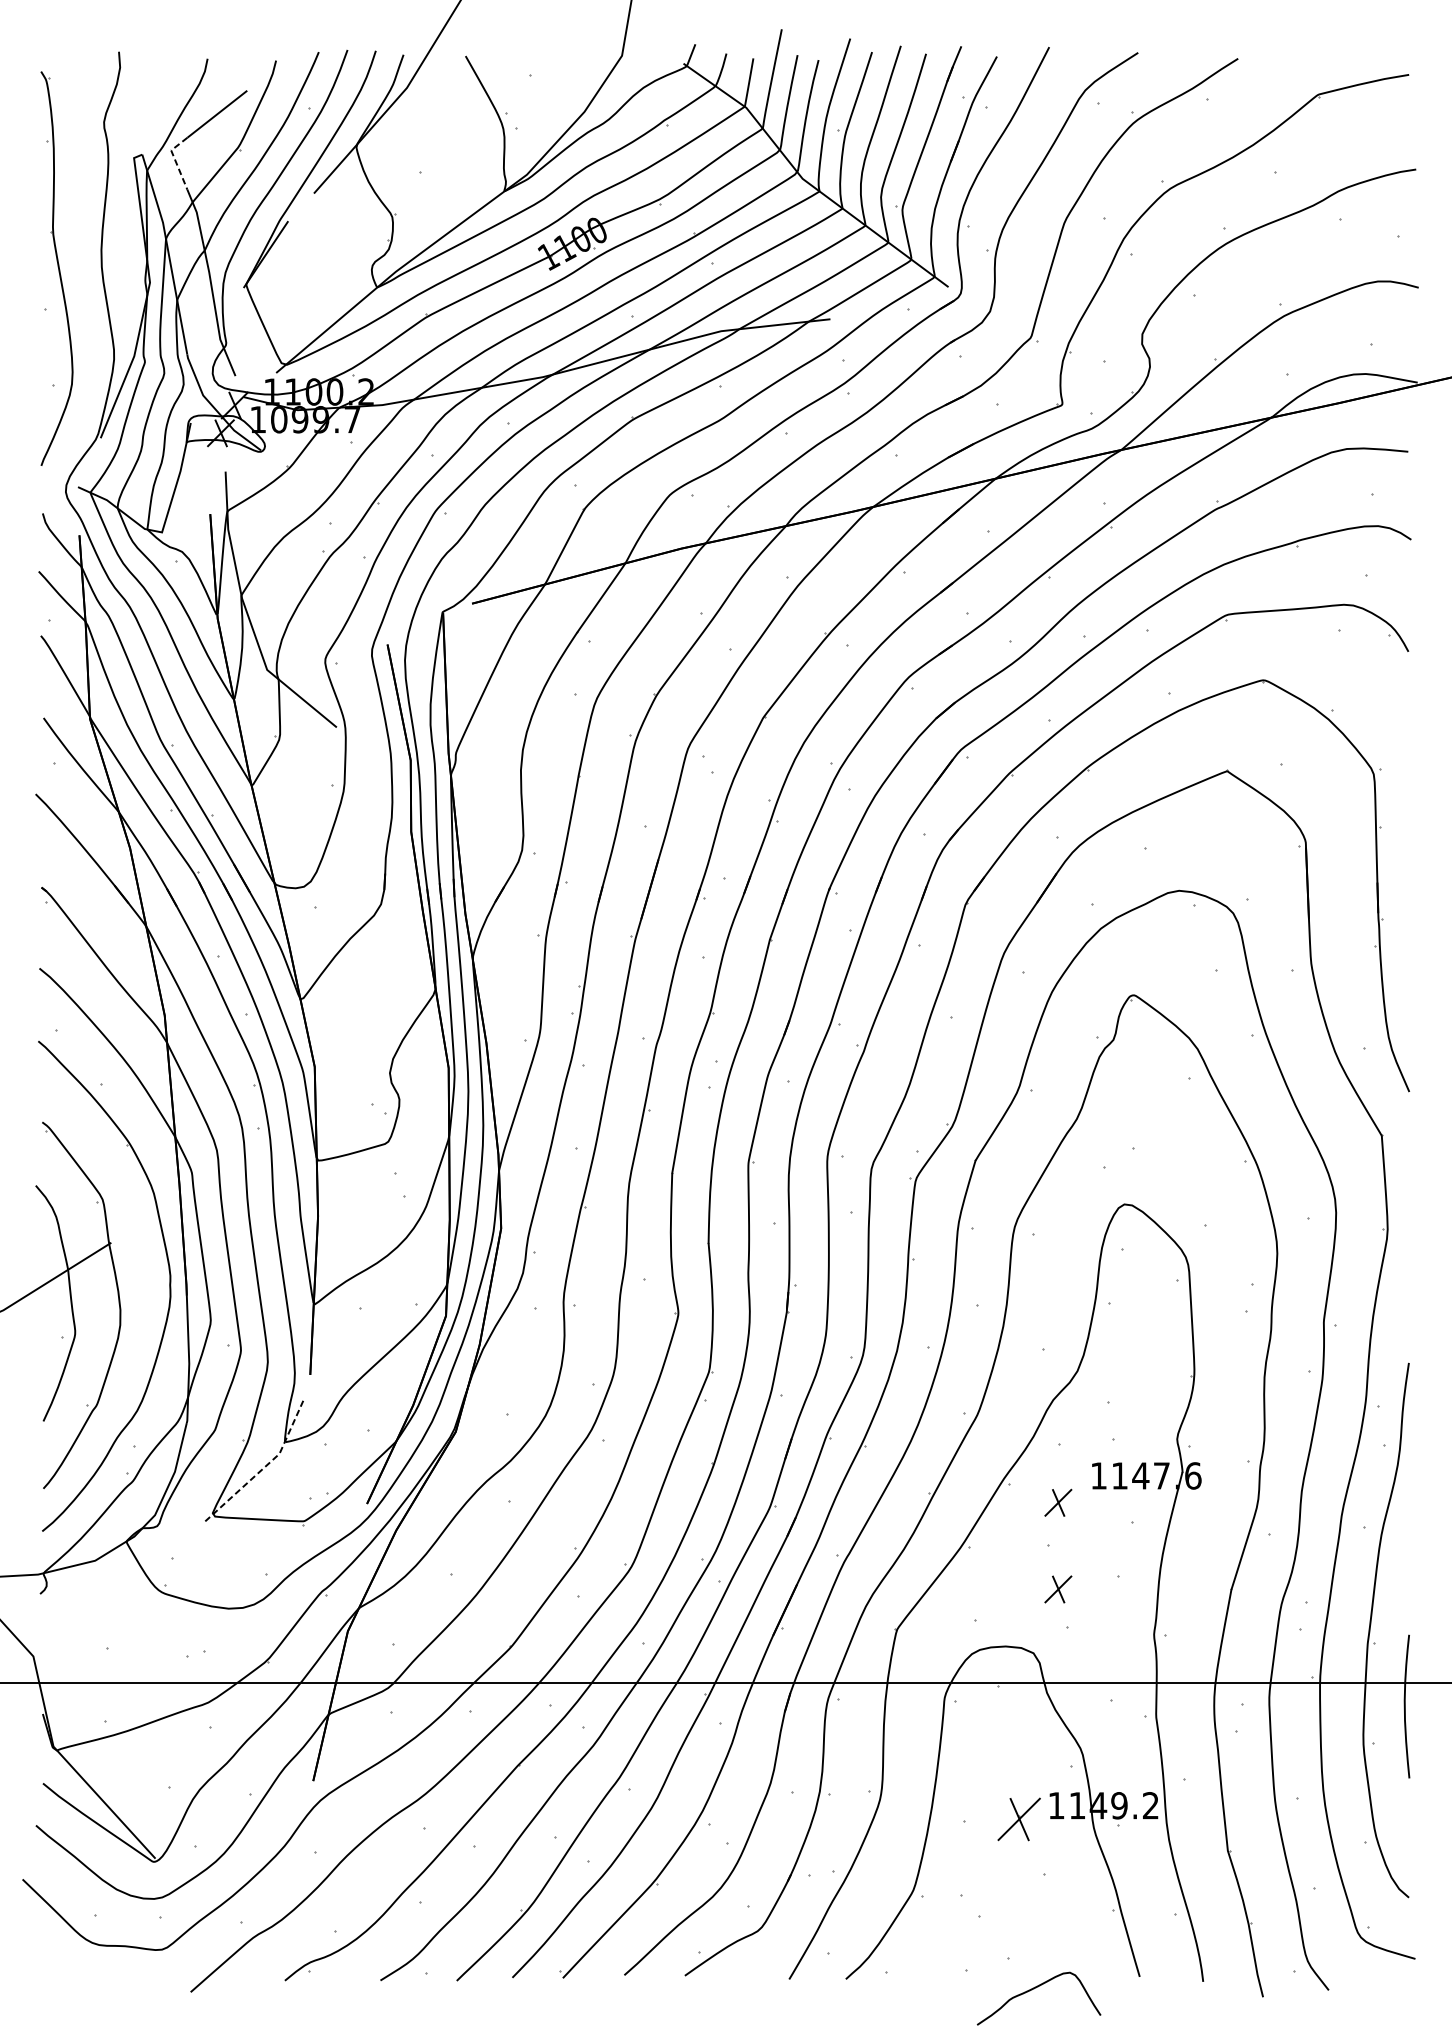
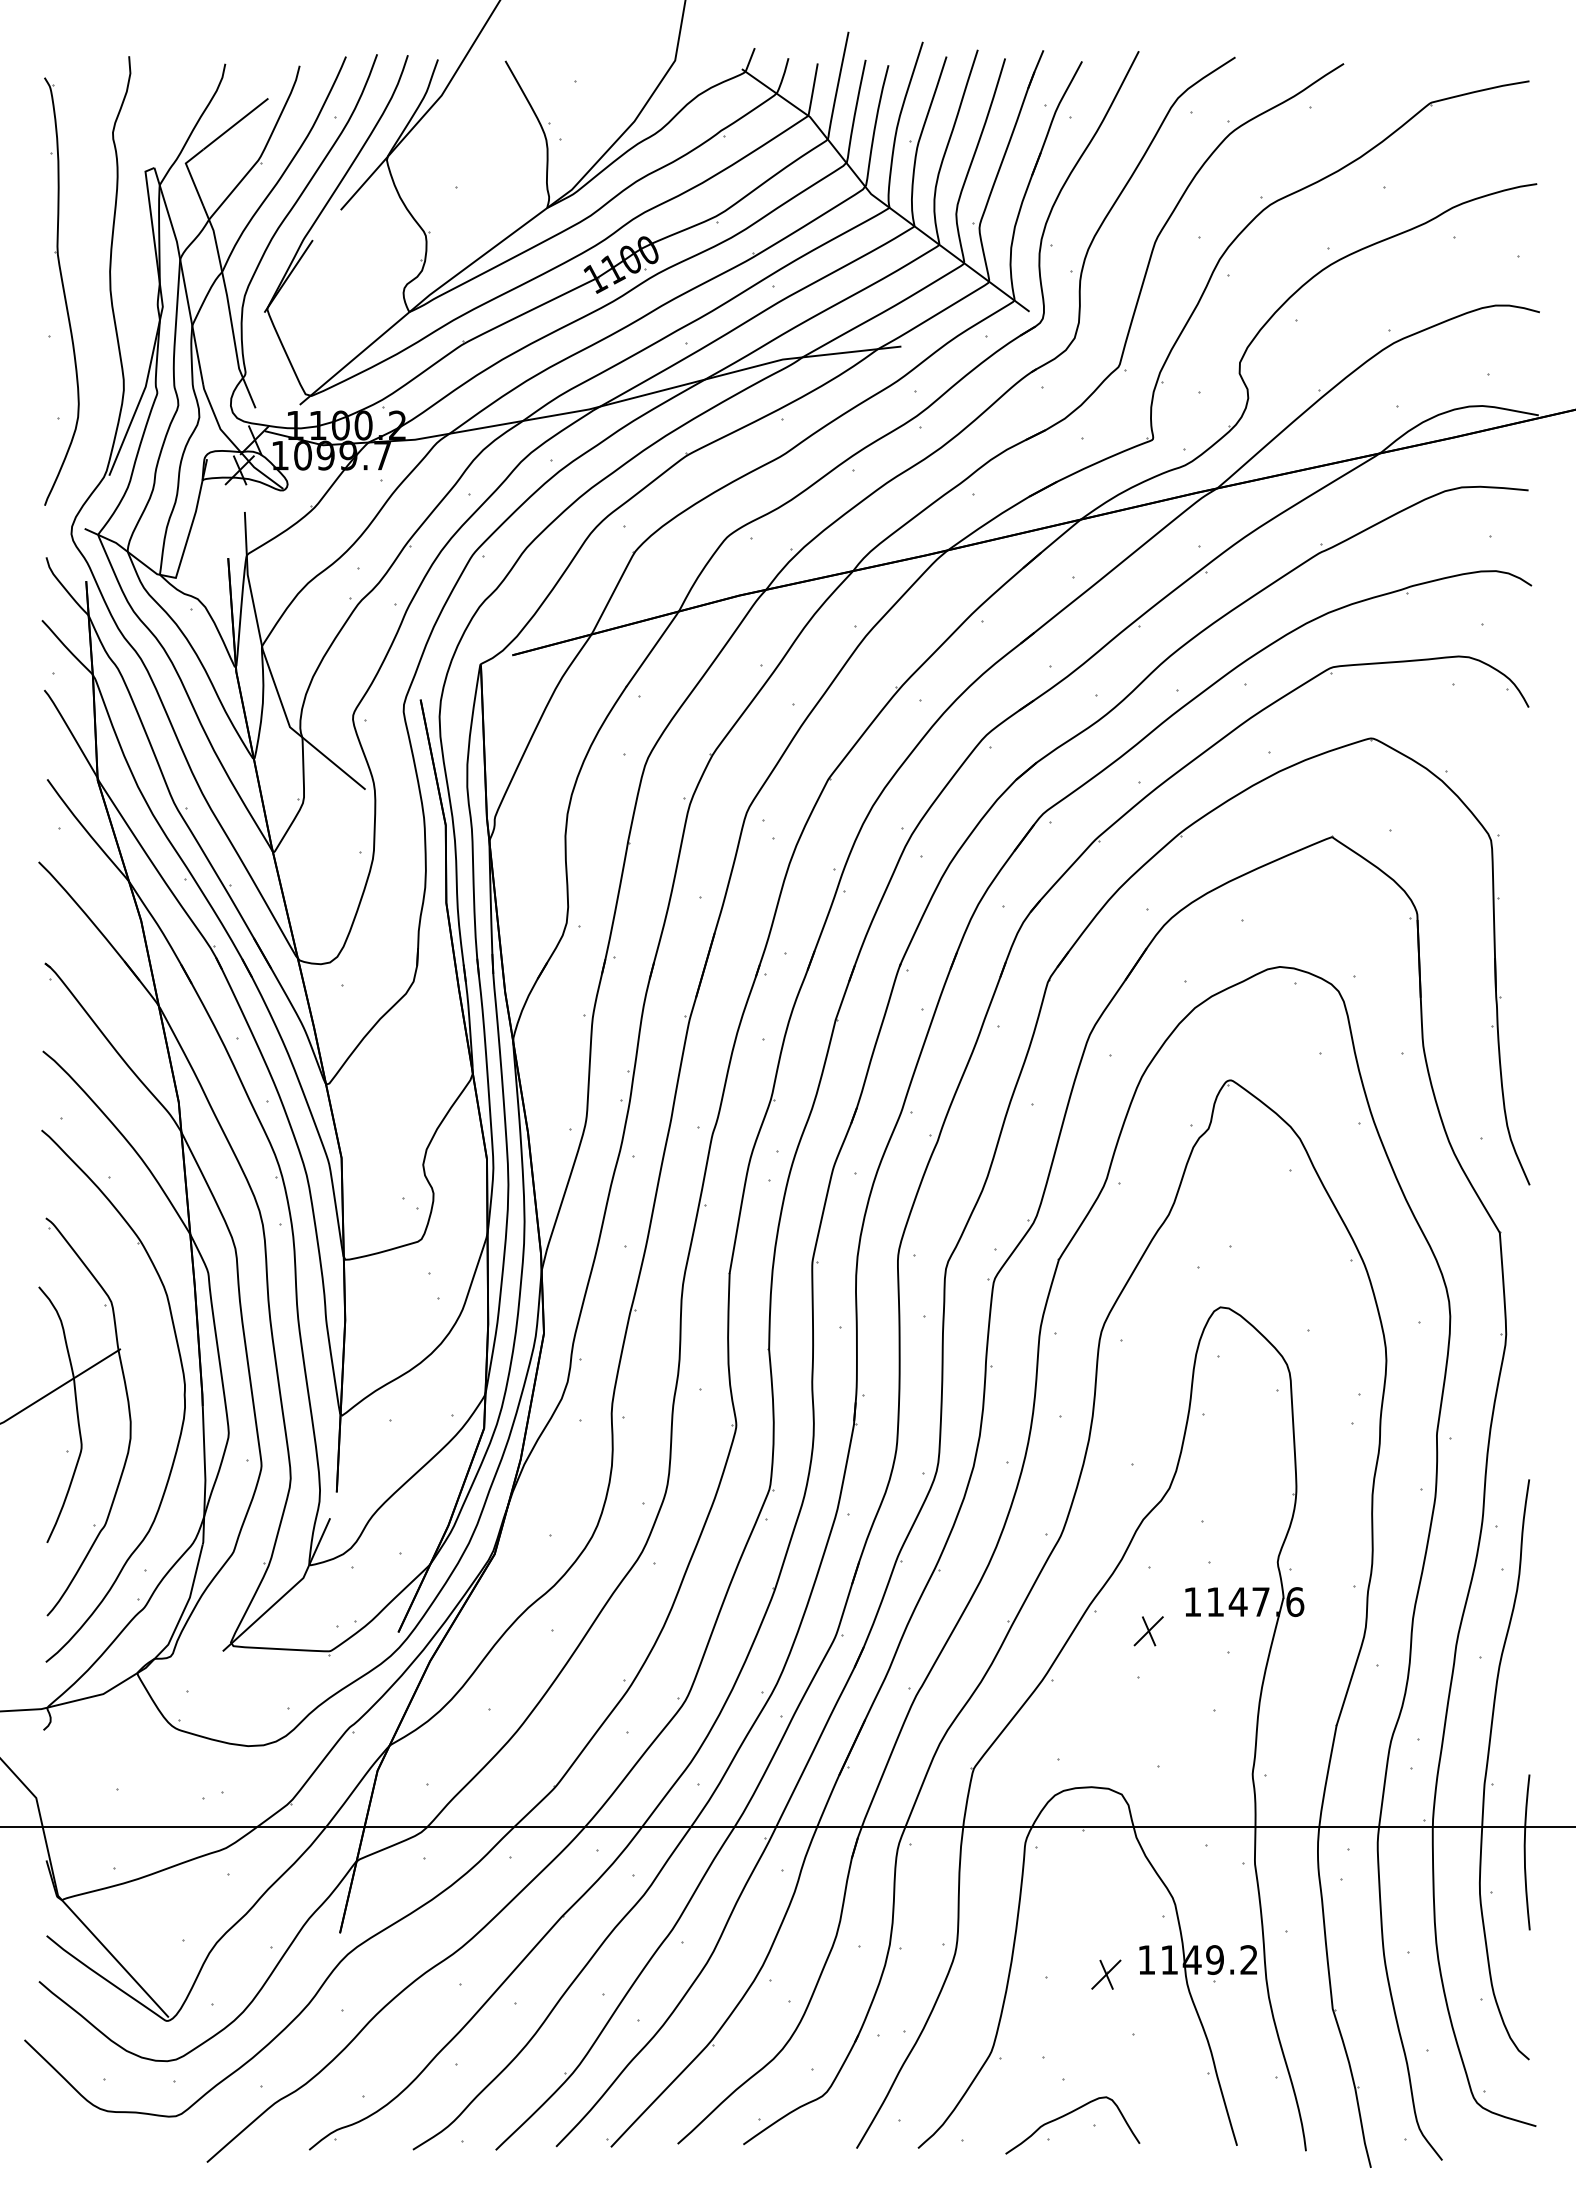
line: (175, 160) -> (190, 174), dashed -> solid
line: (264, 1467) -> (287, 1592), dashed -> solid
part: (1058, 1589) -> (1148, 1725), removed
part: (1019, 1819) -> (1106, 1974), size x0.62
curve: (1034, 1989) -> (1067, 2115), moved

